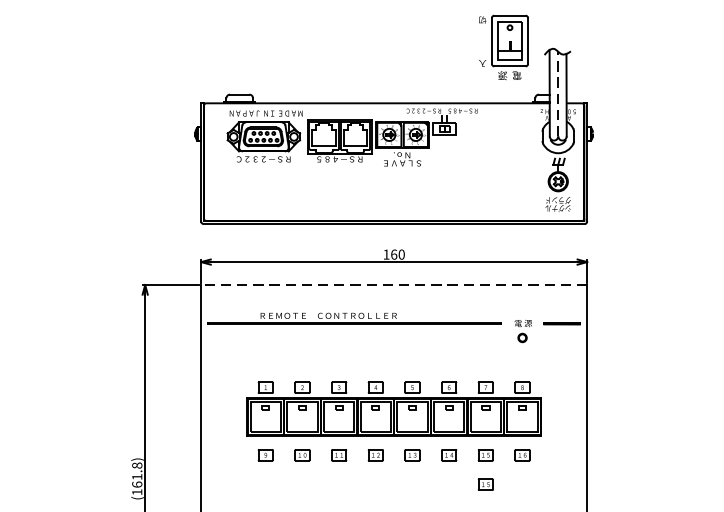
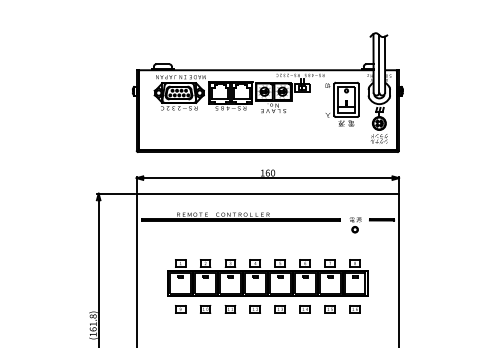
part: (503, 46) -> (342, 103), moved
line: (558, 93) -> (379, 63), dashed -> solid
line: (393, 284) -> (267, 193), dashed -> solid
part: (484, 484) -> (329, 329), removed

